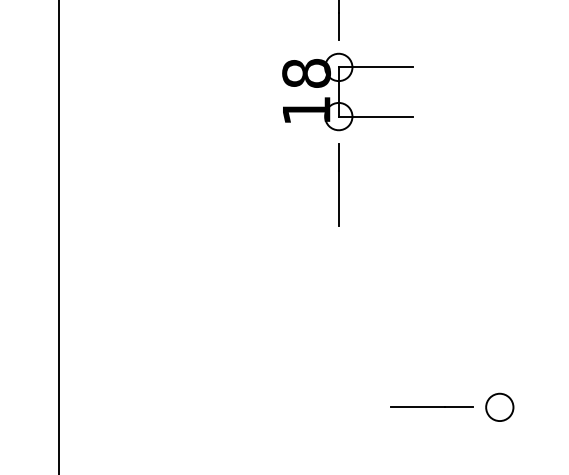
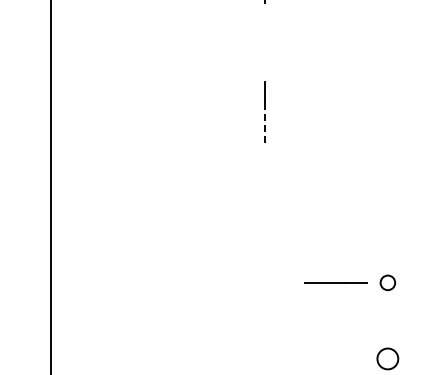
part: (347, 92) -> (271, 42), removed
line: (339, 198) -> (265, 123), solid -> dashed
part: (499, 406) -> (387, 282), size x0.7

